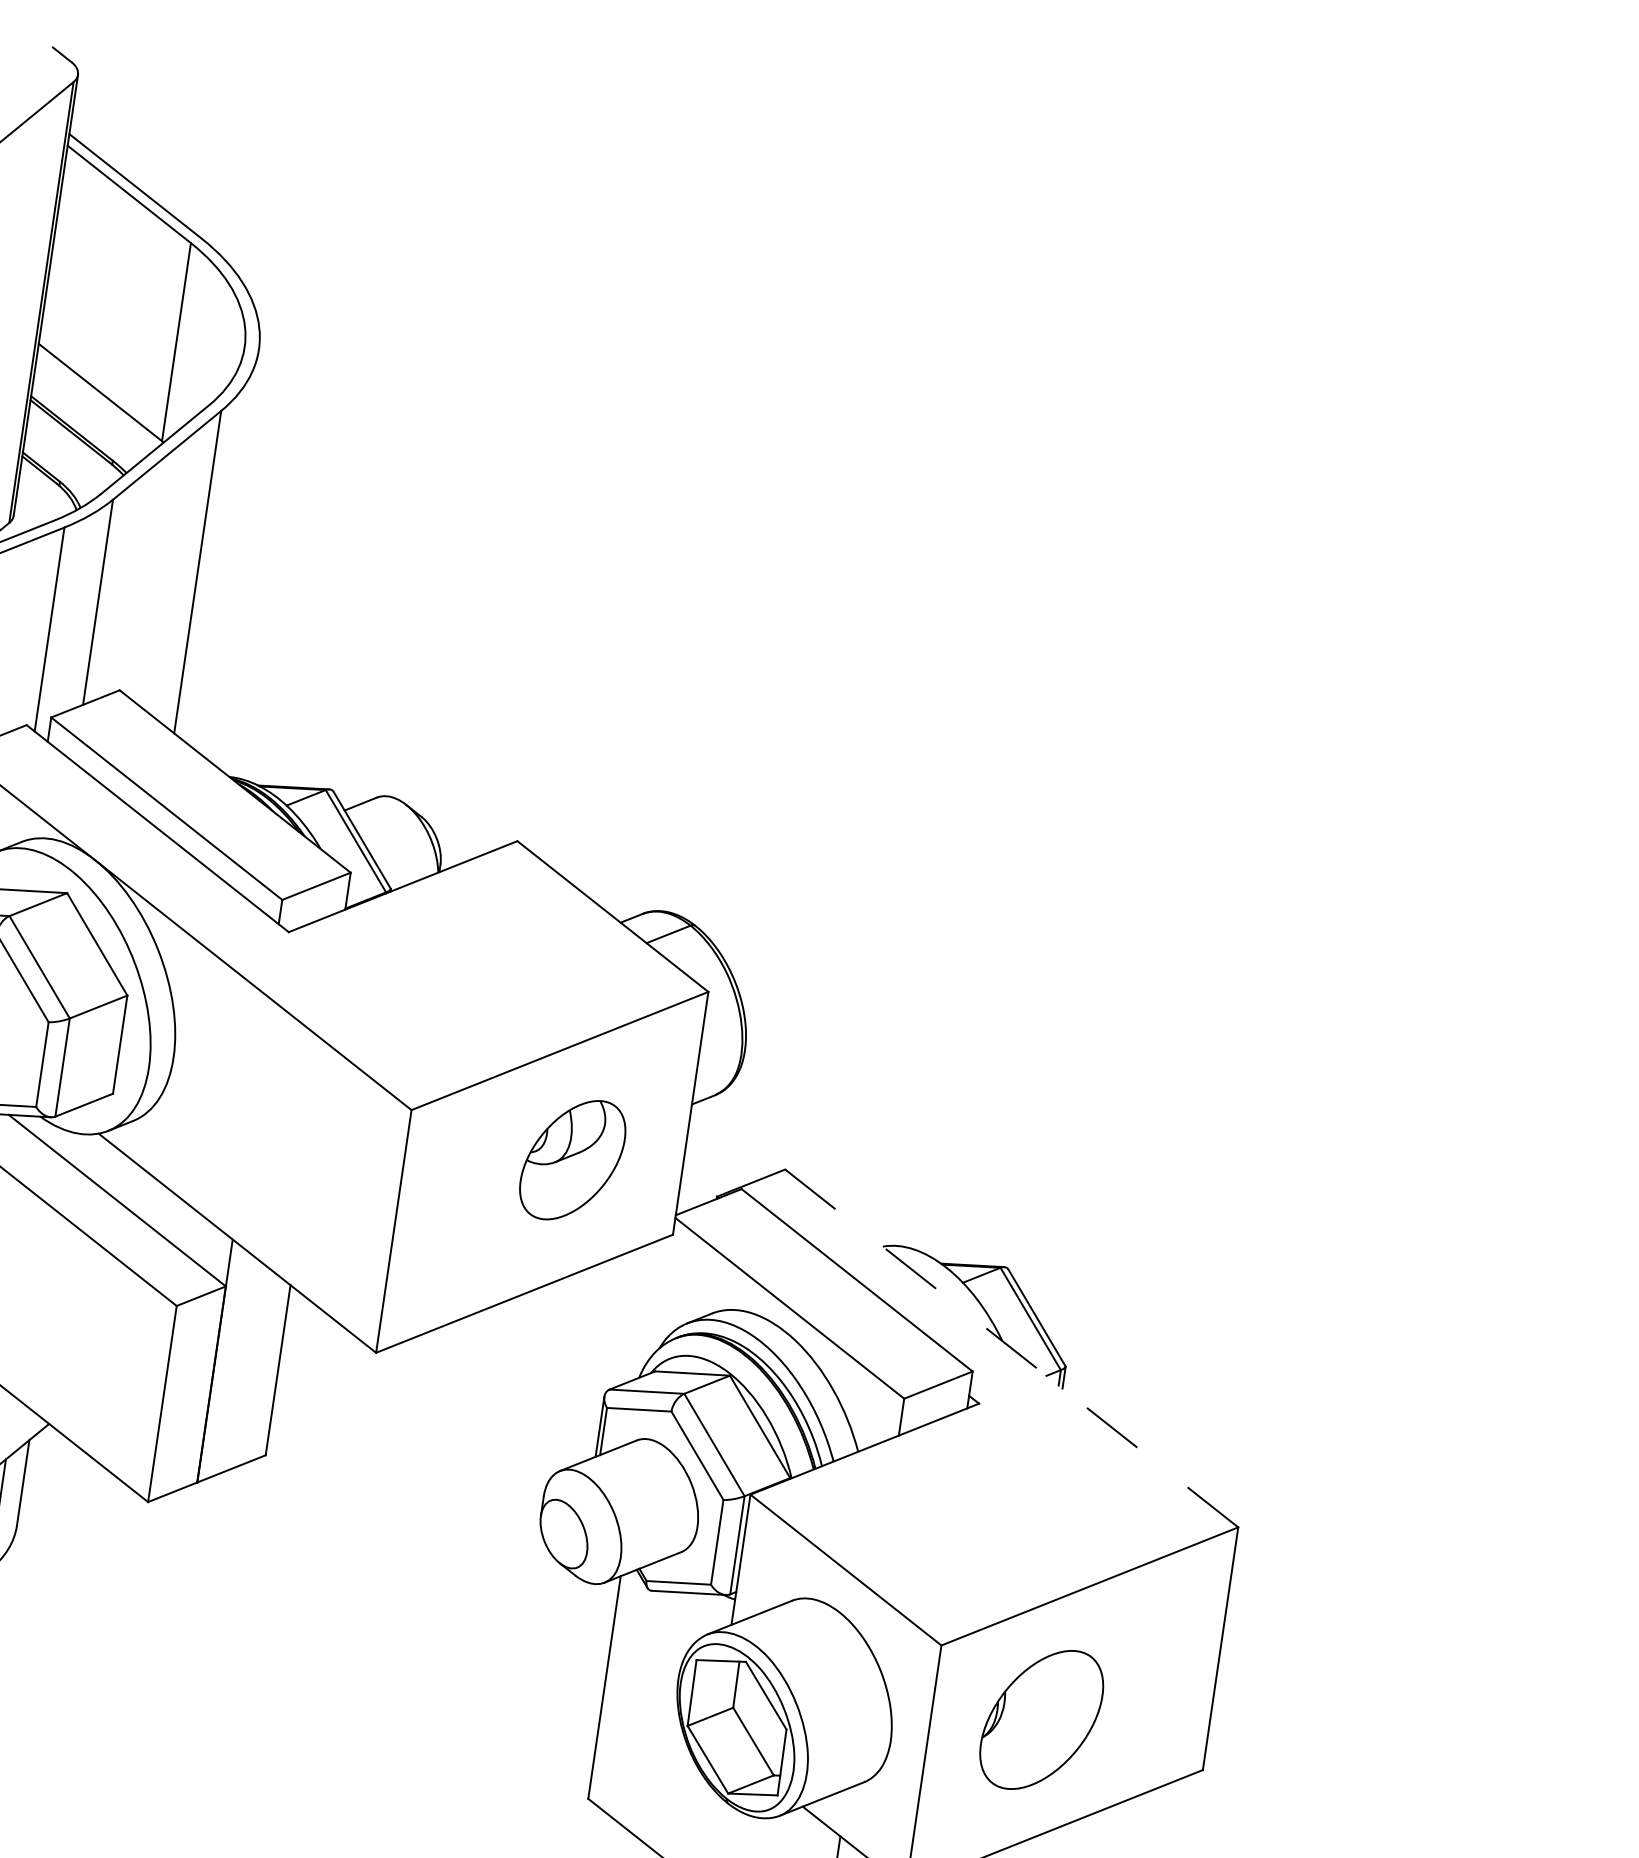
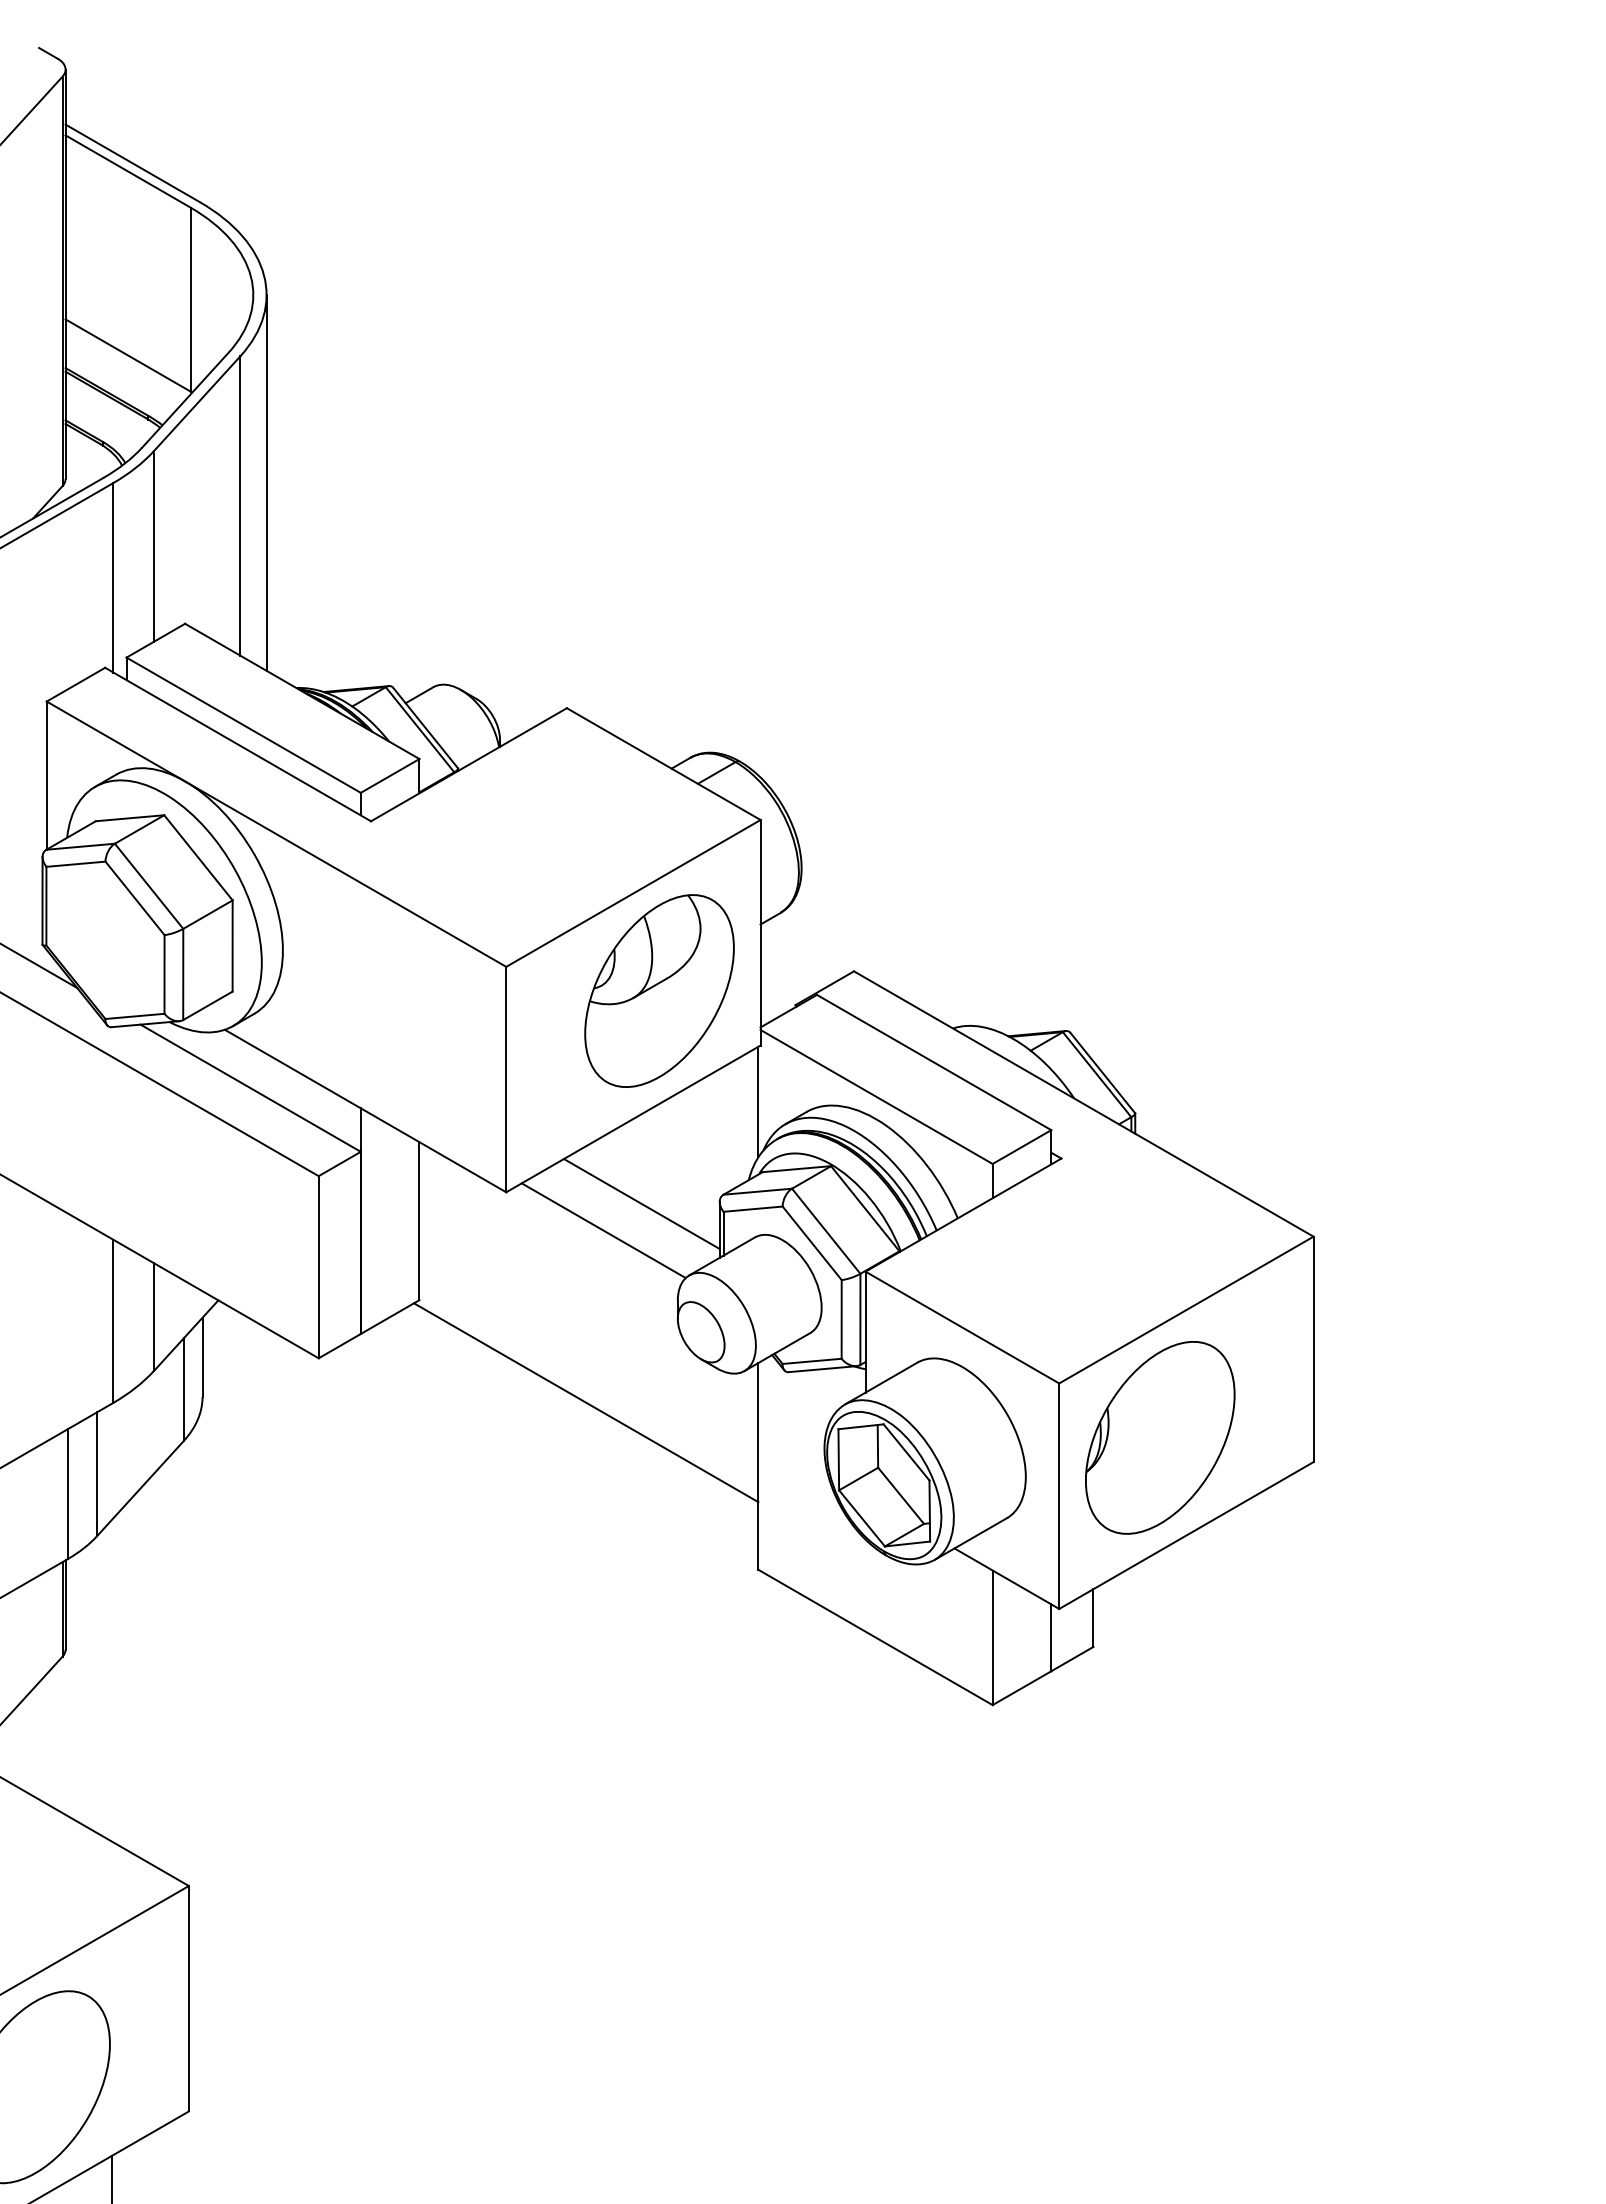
line: (229, 550) -> (266, 482), added
part: (572, 1159) -> (659, 990), size x1.67
line: (661, 1294) -> (758, 1101), added
line: (1012, 1349) -> (1084, 1104), dashed -> solid
line: (519, 1386) -> (641, 1203), added
line: (474, 1409) -> (603, 1230), added
line: (428, 1591) -> (585, 1402), added
part: (1041, 1719) -> (1160, 1437), size x1.43

